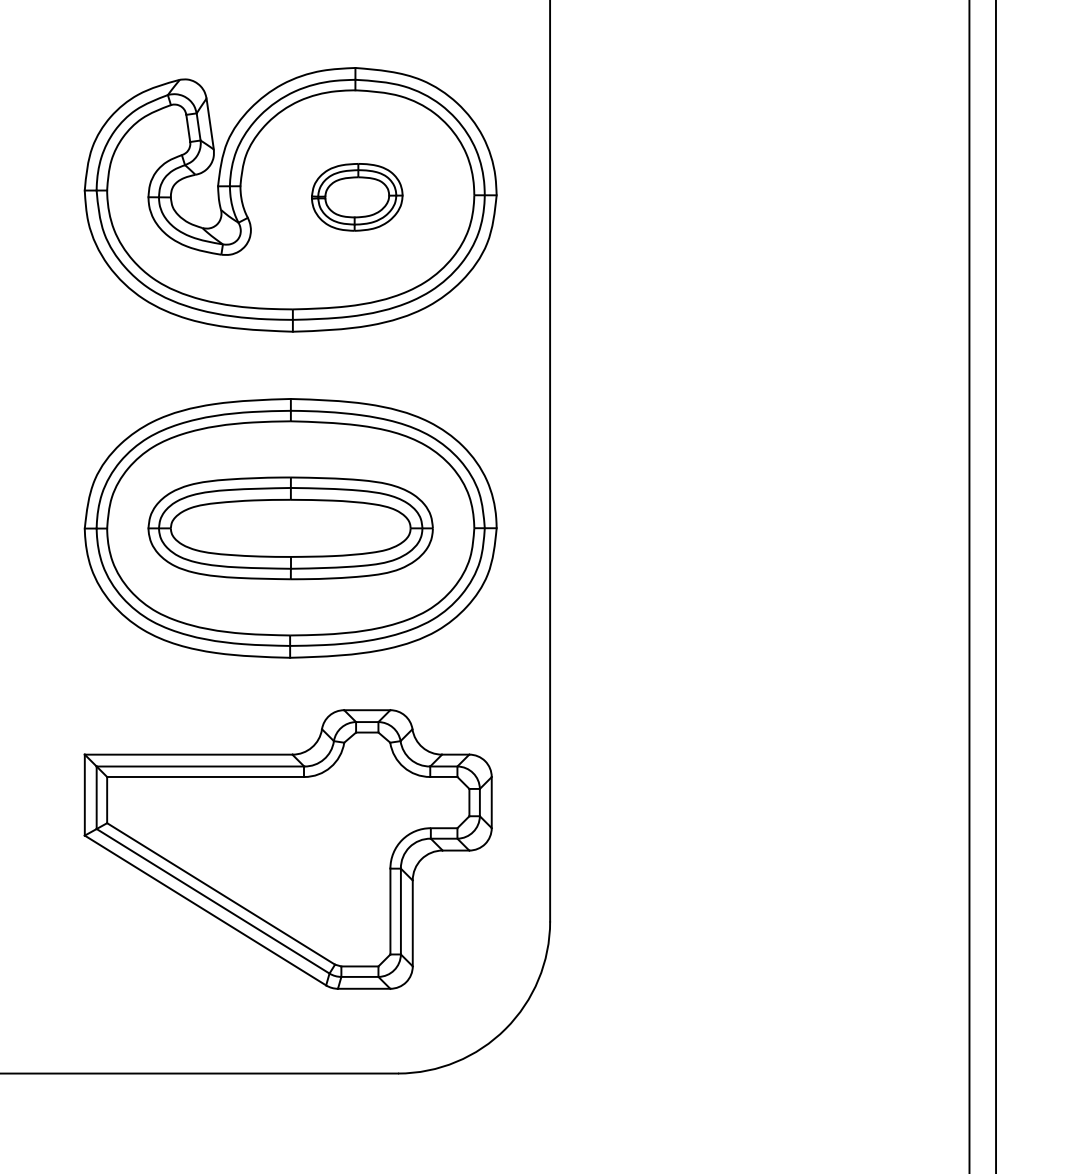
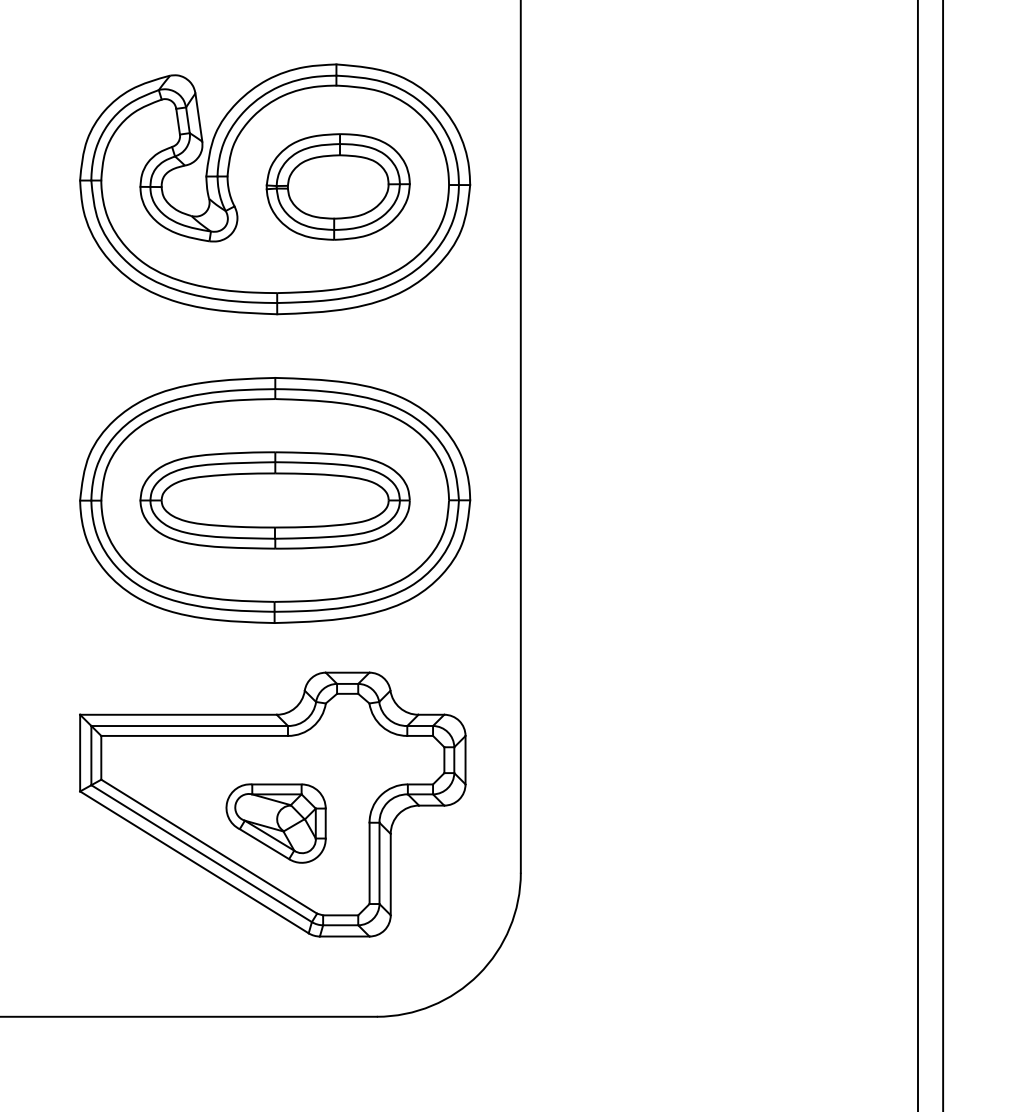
part: (356, 196) -> (337, 186), size x1.67
part: (291, 869) -> (275, 823), added

